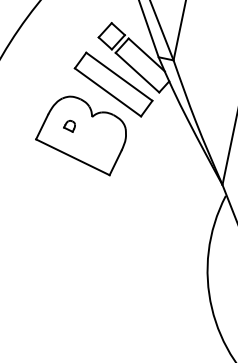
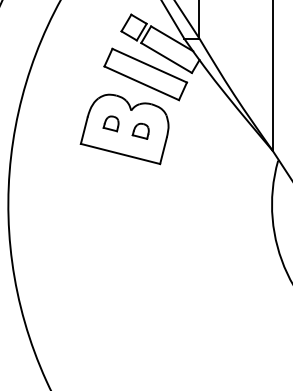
part: (69, 125) -> (110, 123), size x1.43
part: (97, 138) -> (140, 130), added

